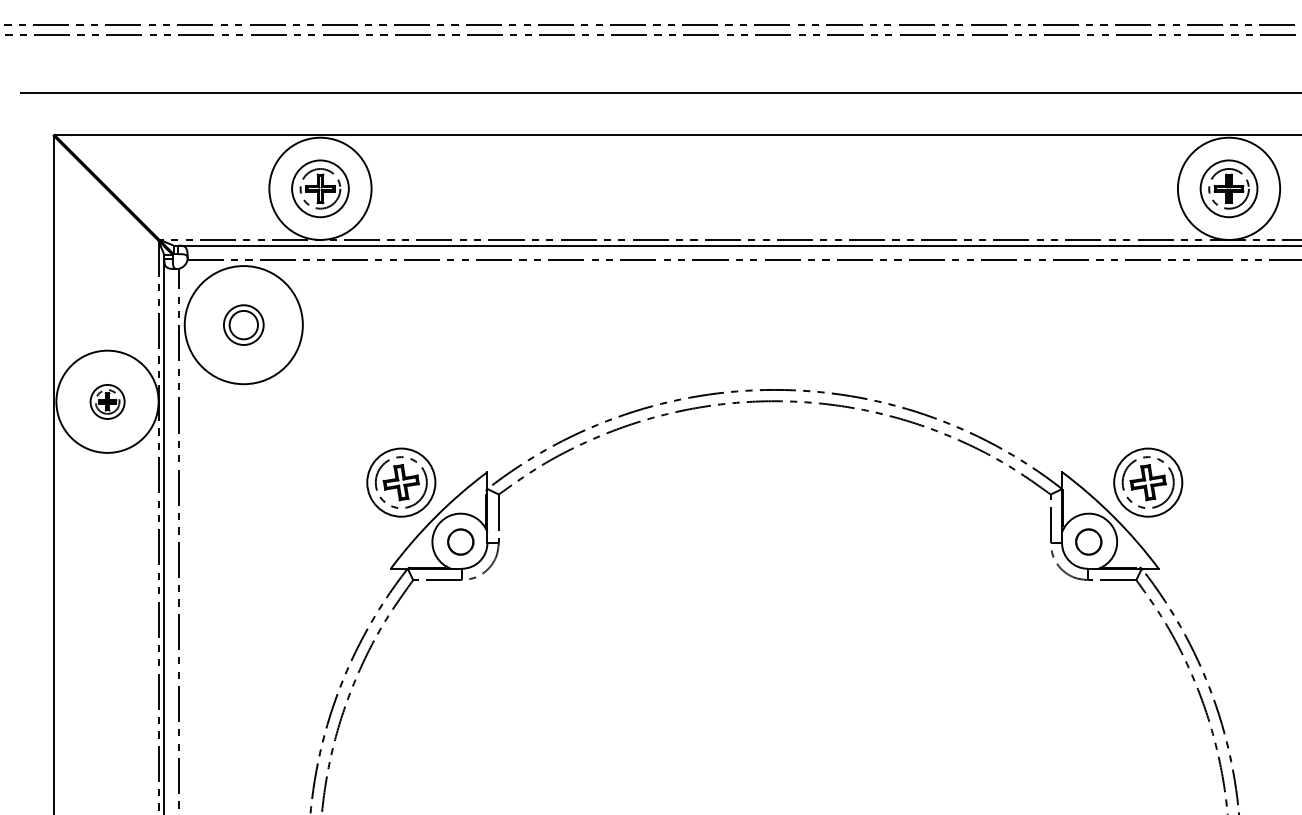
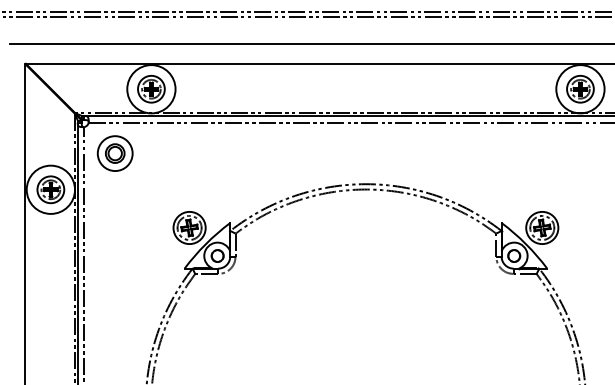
circle: (242, 324) -> (114, 153), size x0.62
part: (106, 401) -> (50, 189), size x1.67

